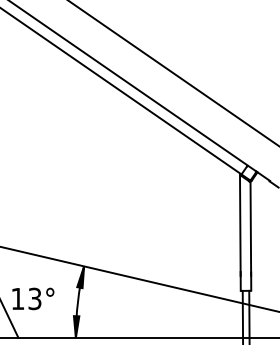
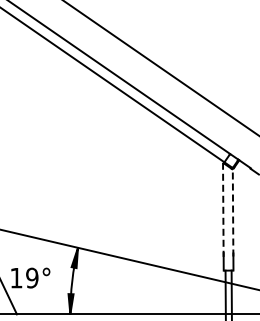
line: (240, 226) -> (223, 210), solid -> dashed
line: (251, 228) -> (233, 212), solid -> dashed
text: (35, 298) -> (32, 277), 13° -> 19°

